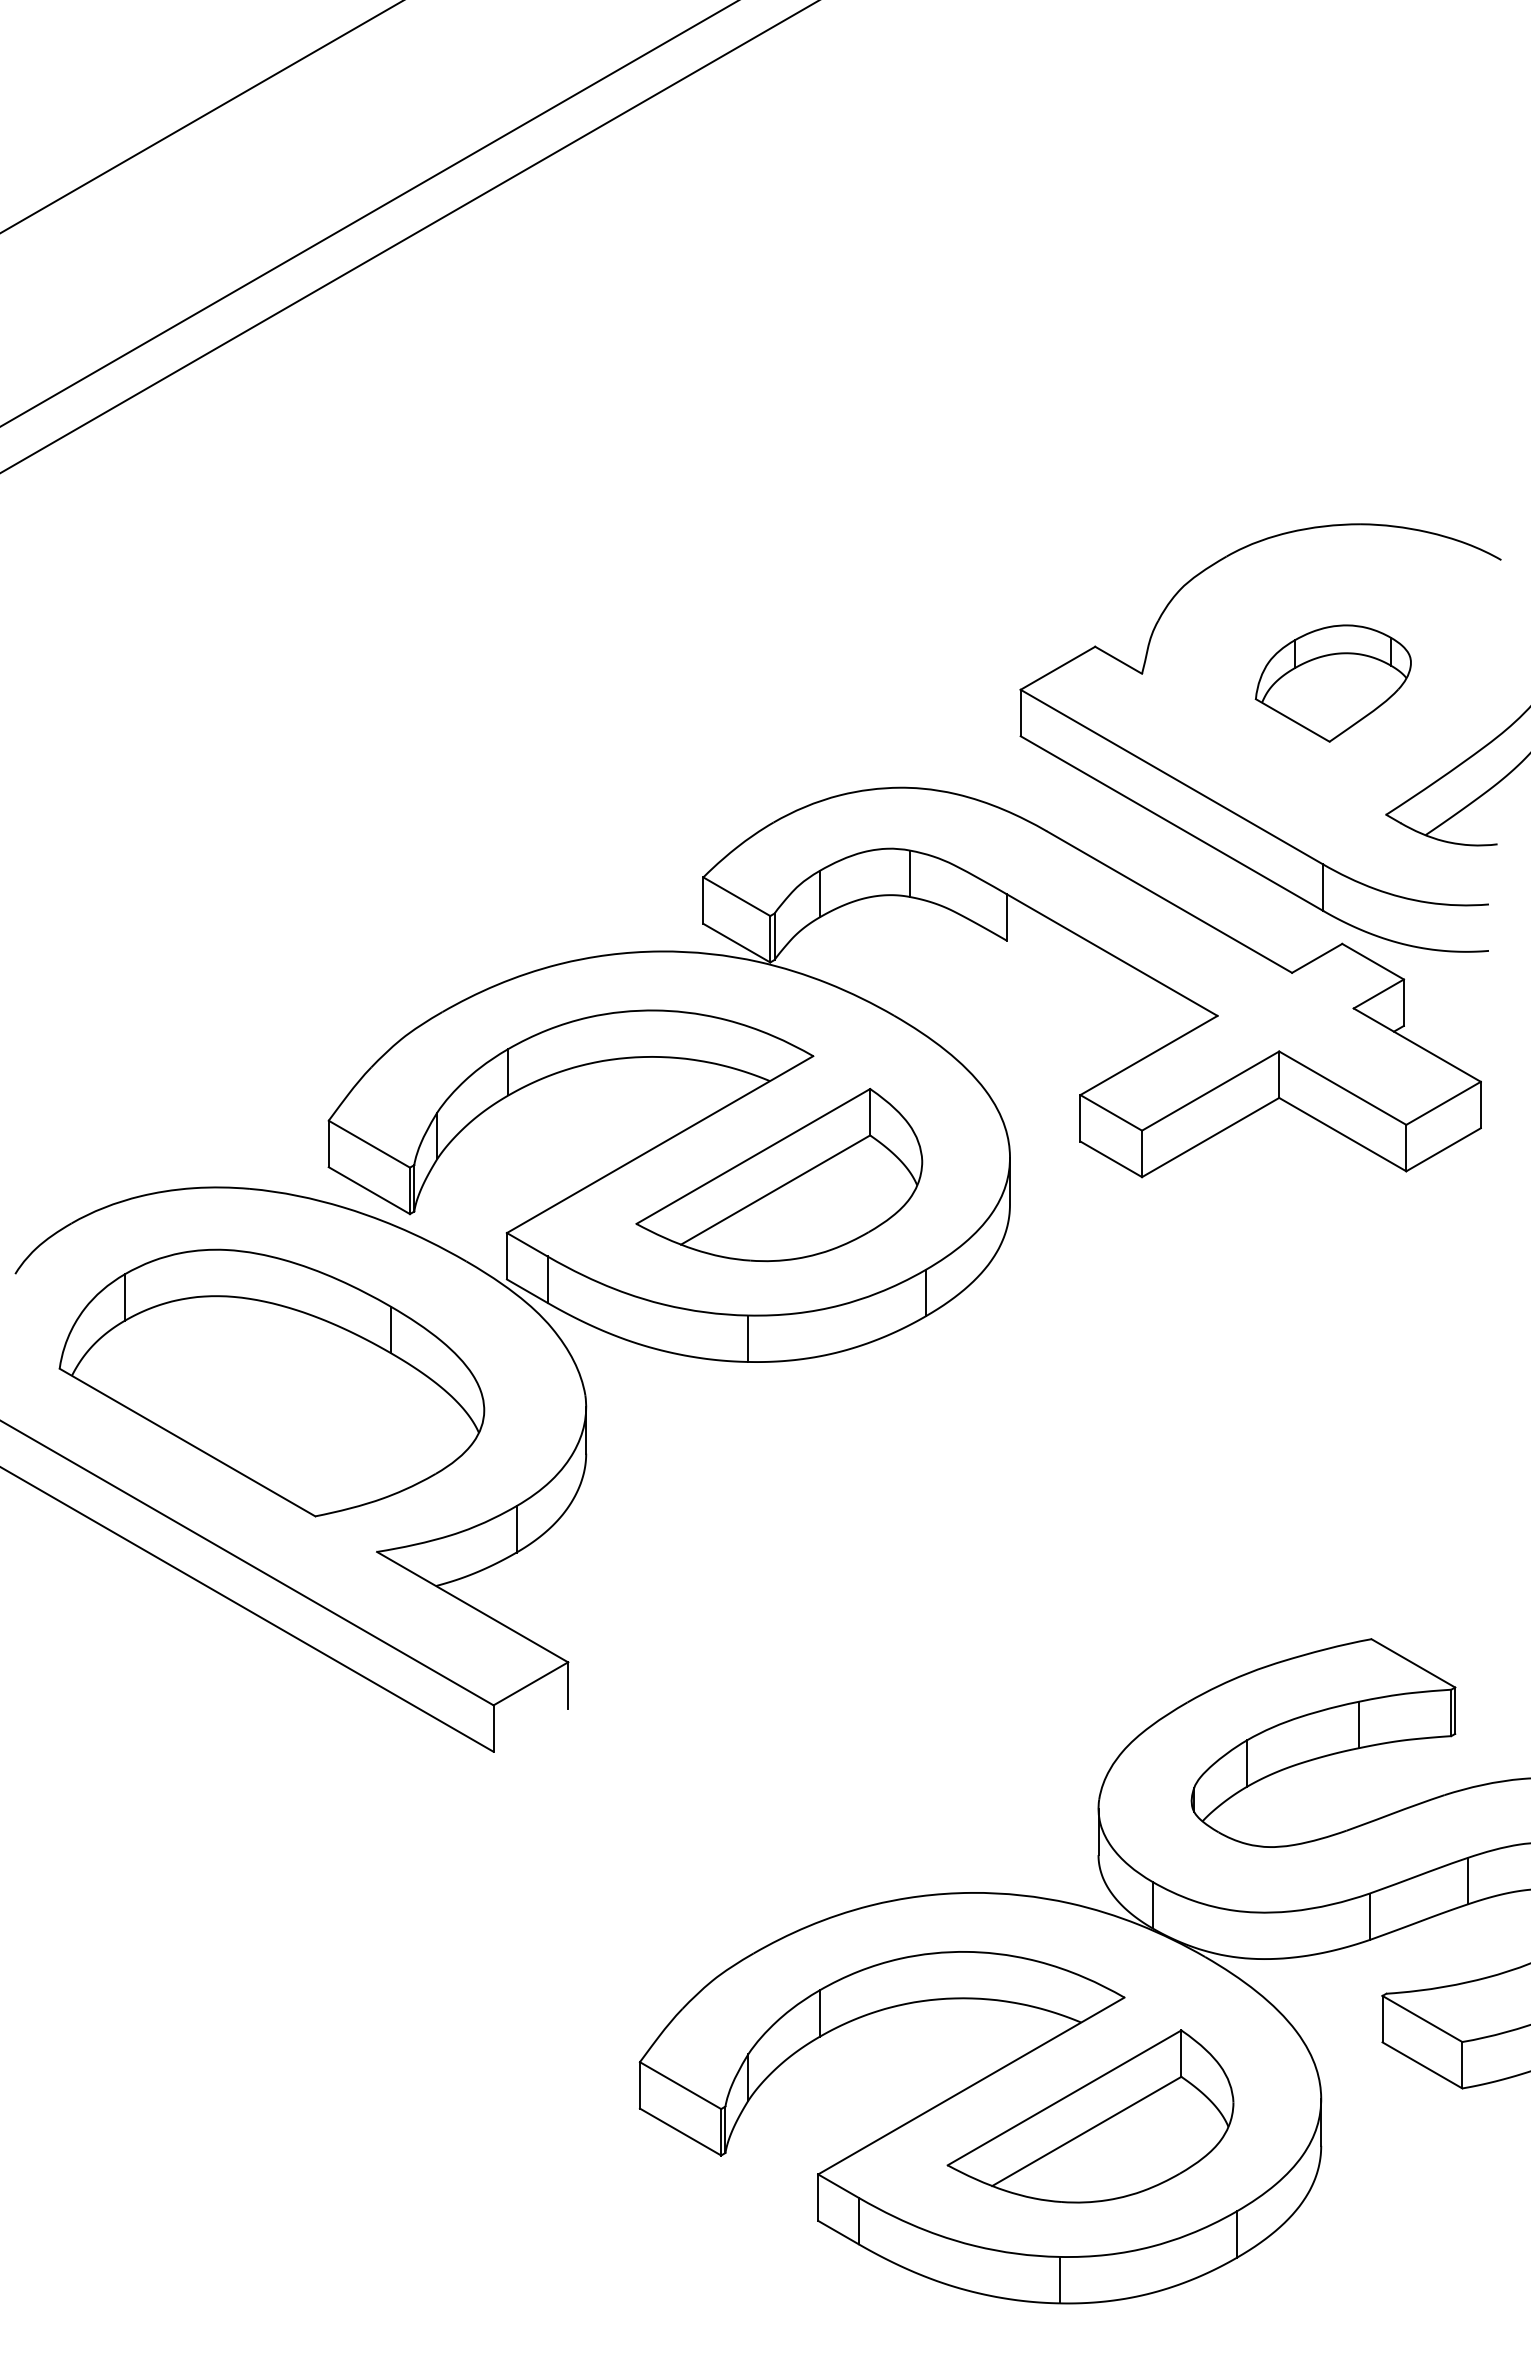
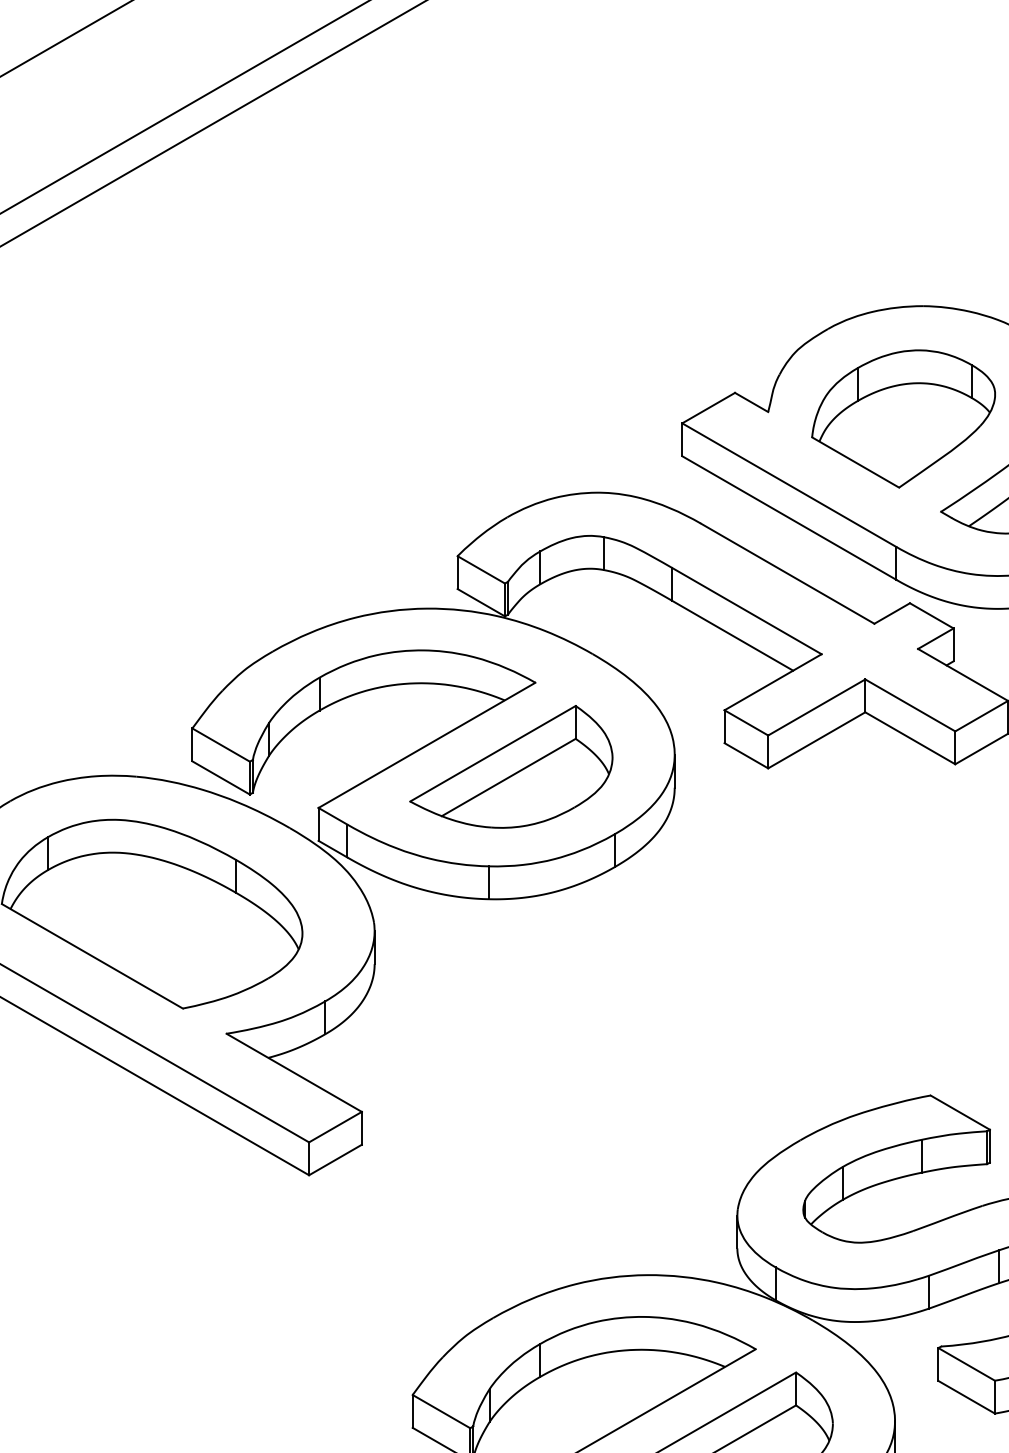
part: (1333, 683) -> (903, 418), size x1.67
line: (1091, 989) -> (732, 635), added
line: (530, 1729) -> (335, 1159), added

